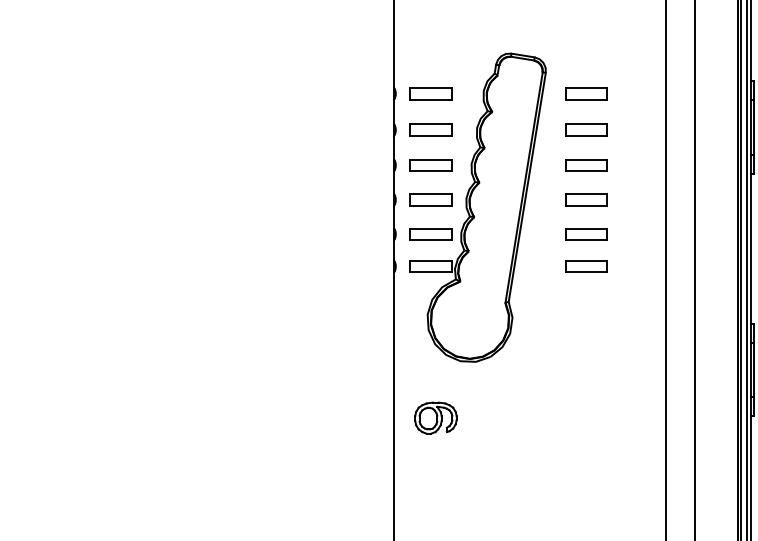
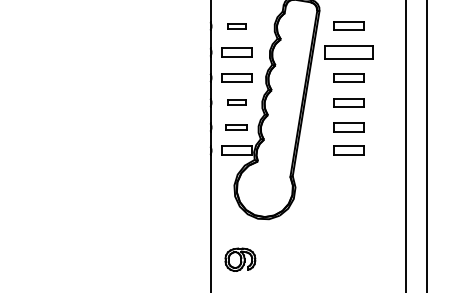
part: (430, 93) -> (236, 26), size x0.6
part: (586, 129) -> (348, 52), size x1.6
part: (430, 199) -> (236, 102), size x0.6
part: (430, 234) -> (236, 127), size x0.7

